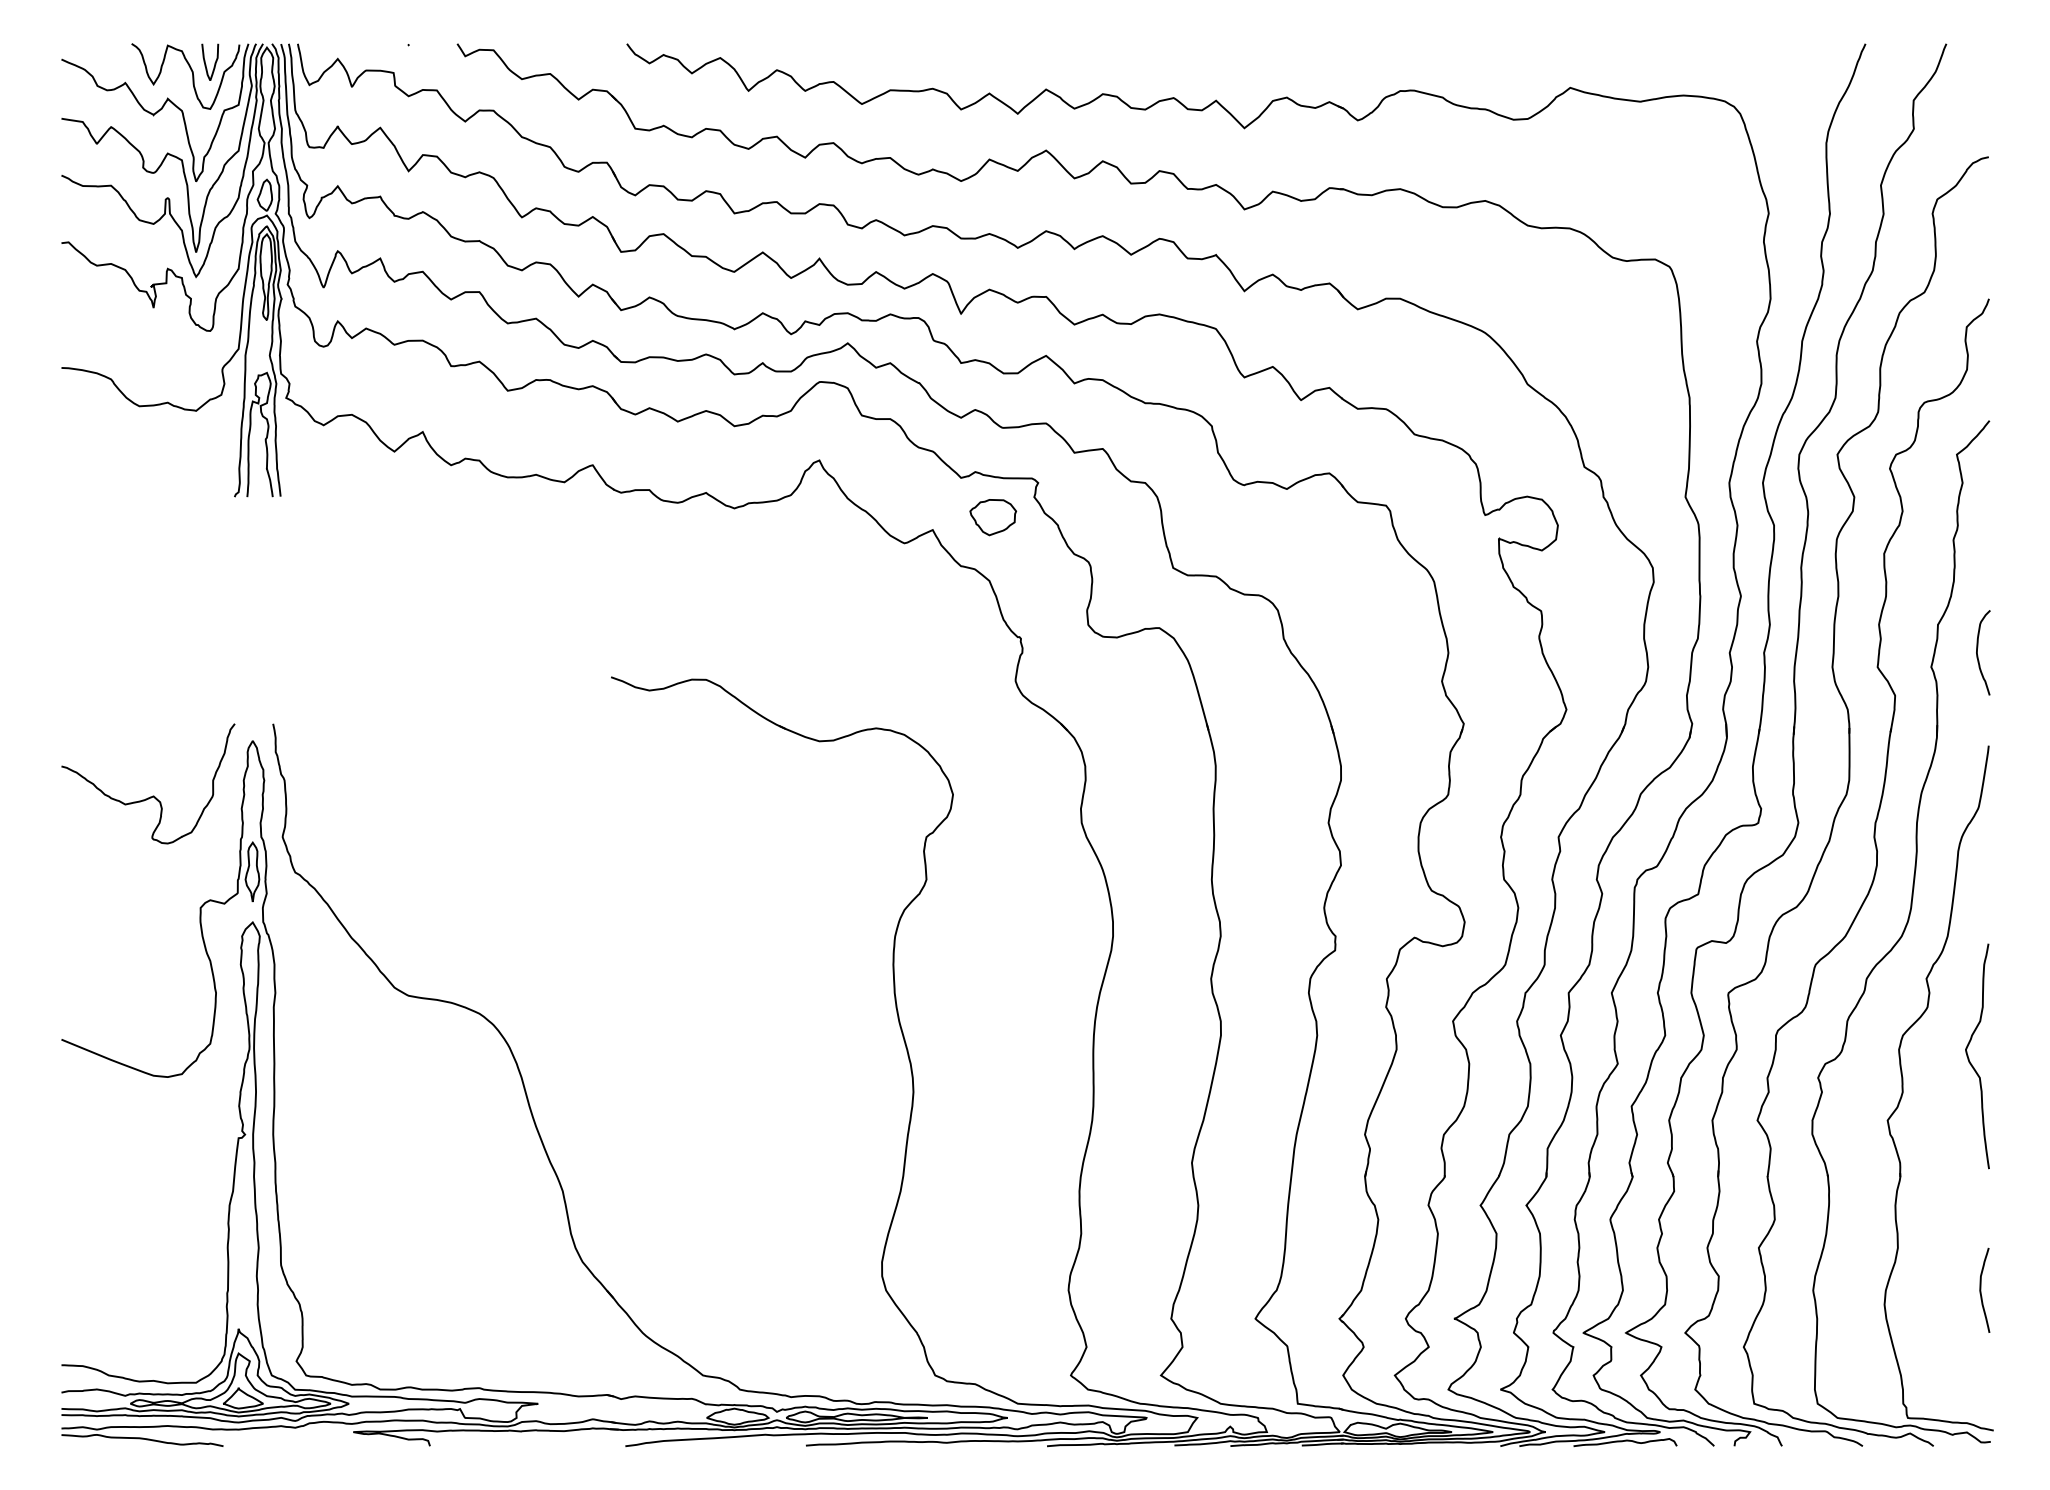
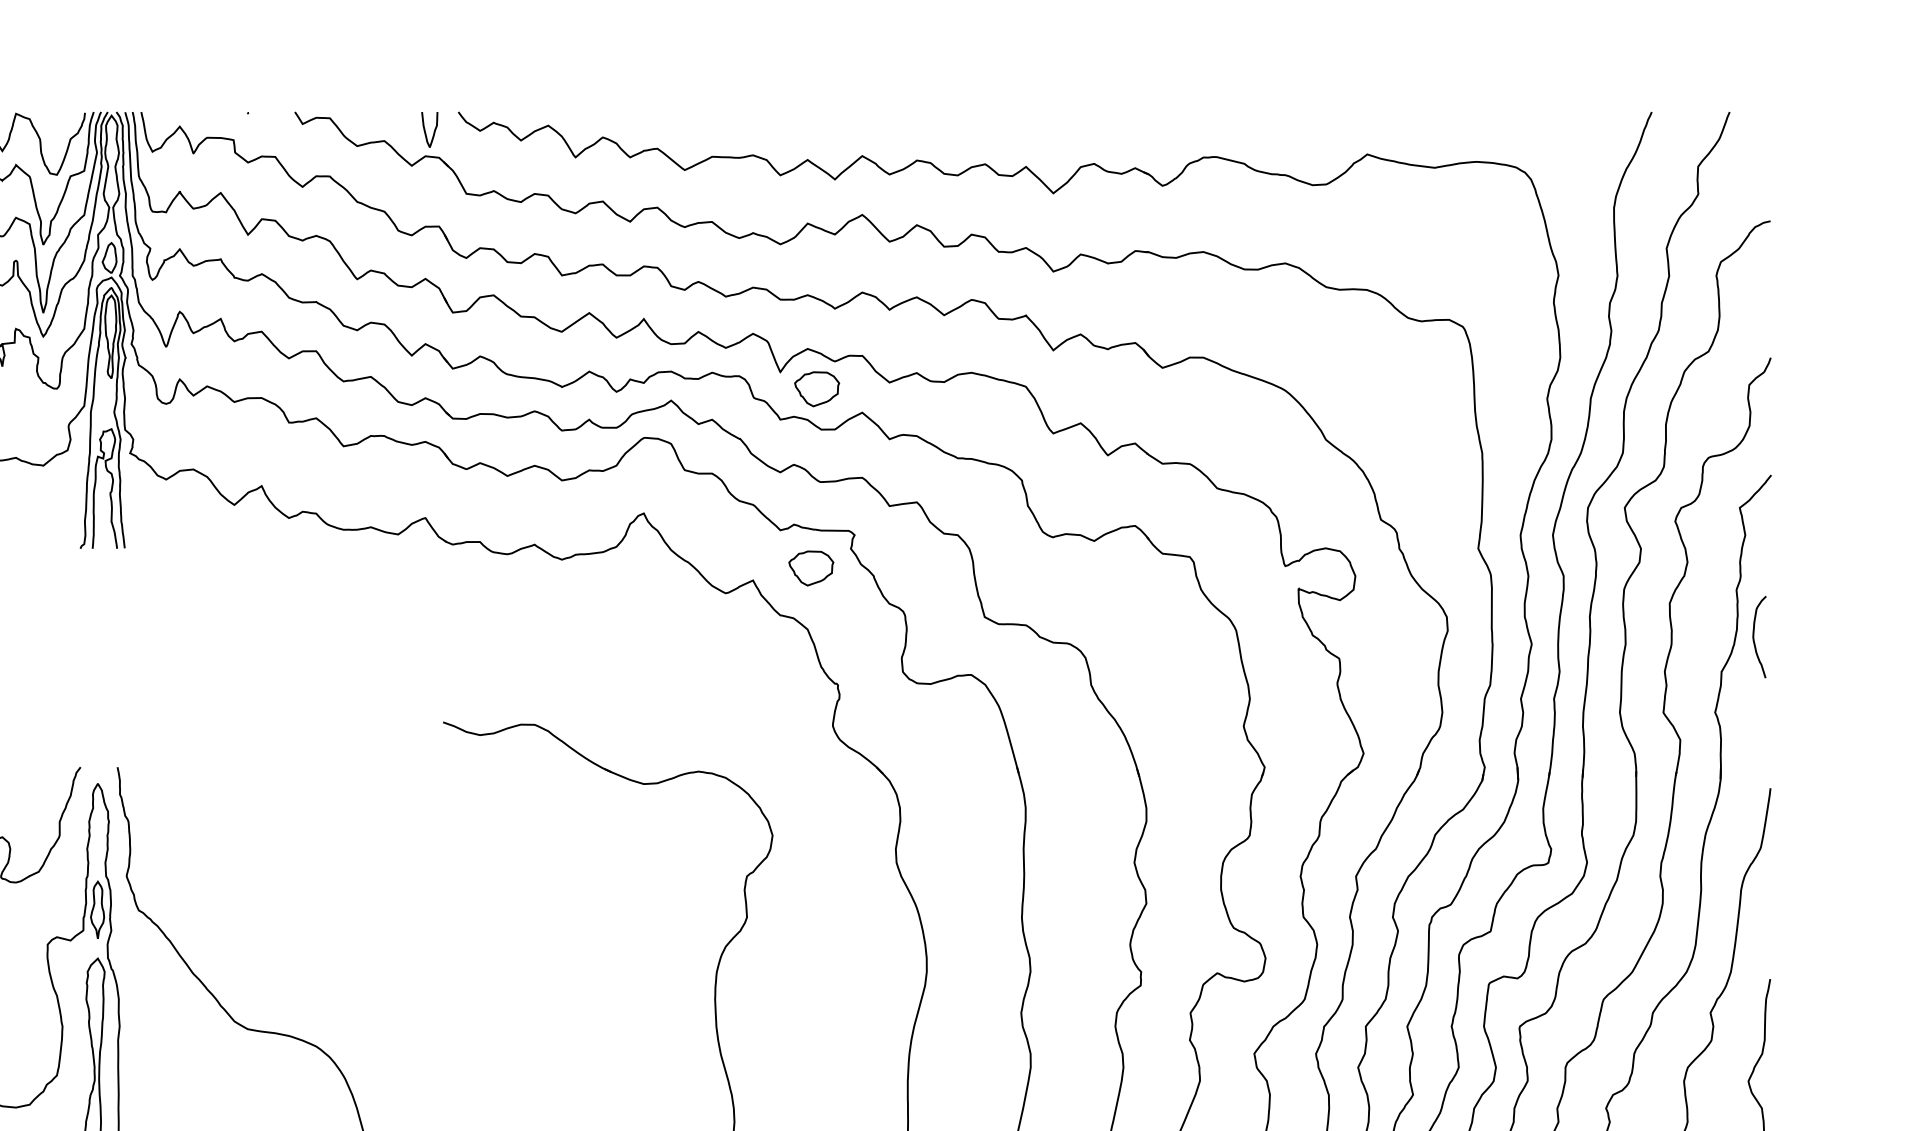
curve: (214, 62) -> (433, 130), moved
part: (999, 331) -> (817, 389), added
curve: (1978, 655) -> (1754, 639), moved

